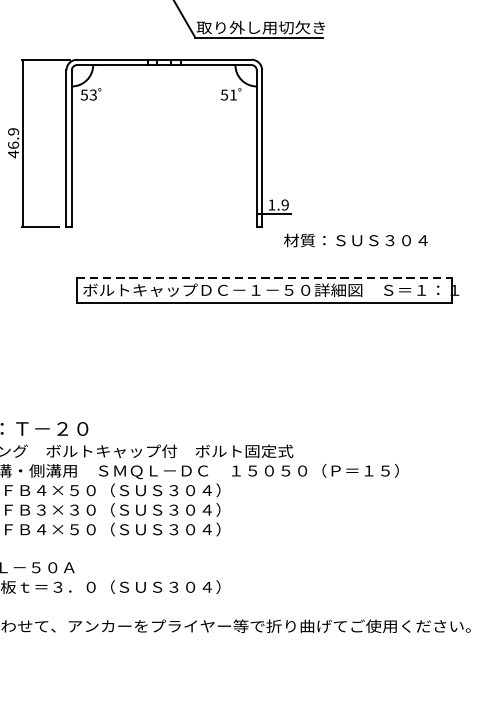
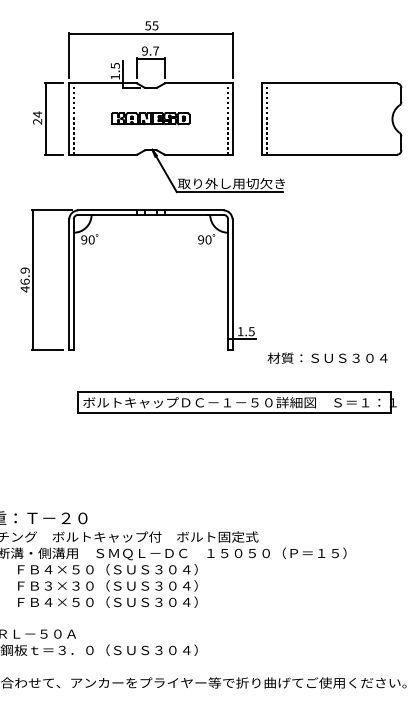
text: (88, 94) -> (87, 239), 53 -> 90
text: (228, 94) -> (204, 239), 51 -> 90
text: (284, 204) -> (251, 331), 1.9 -> 1.5
text: (355, 239) -> (327, 357), moved
line: (264, 278) -> (234, 392), dashed -> solid

